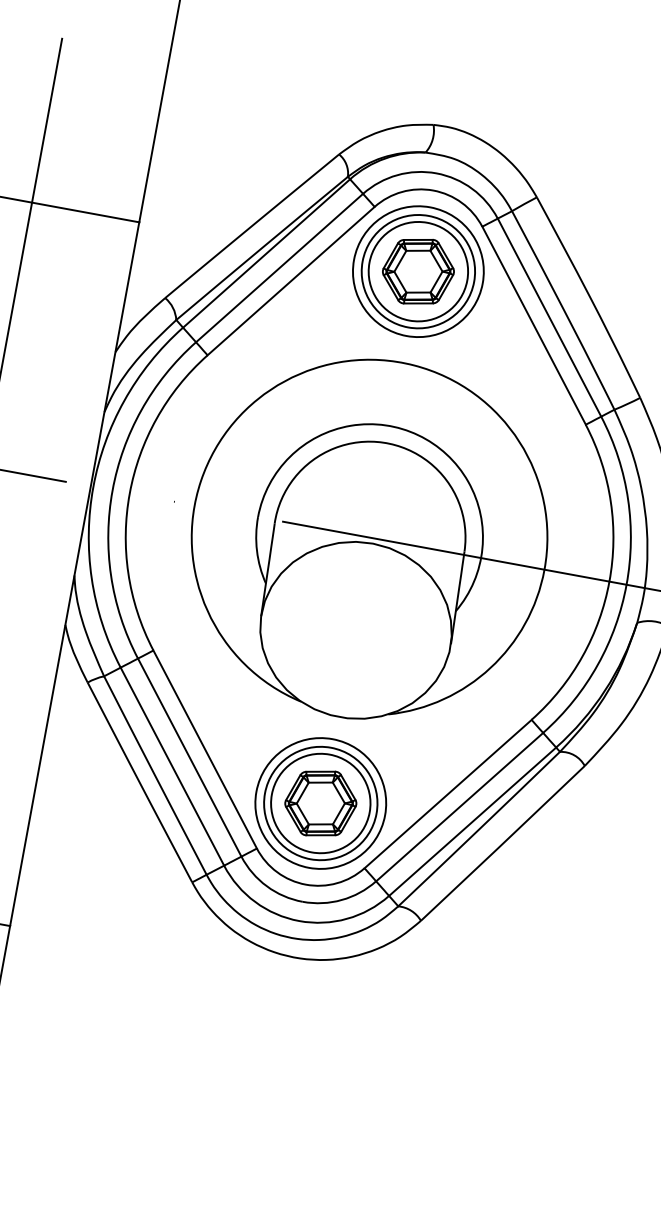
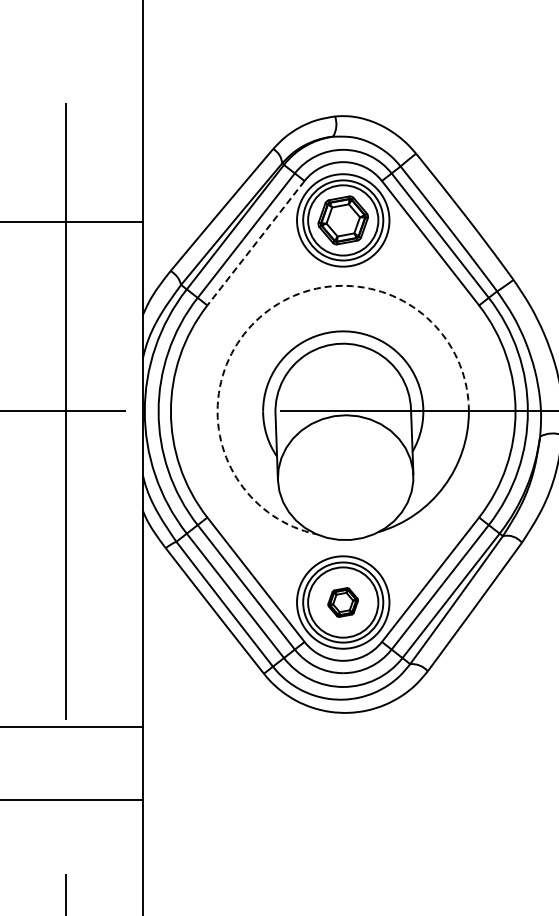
line: (291, 281) -> (256, 243), solid -> dashed
arc: (285, 381) -> (264, 313), solid -> dashed
part: (319, 803) -> (342, 602), size x0.6

